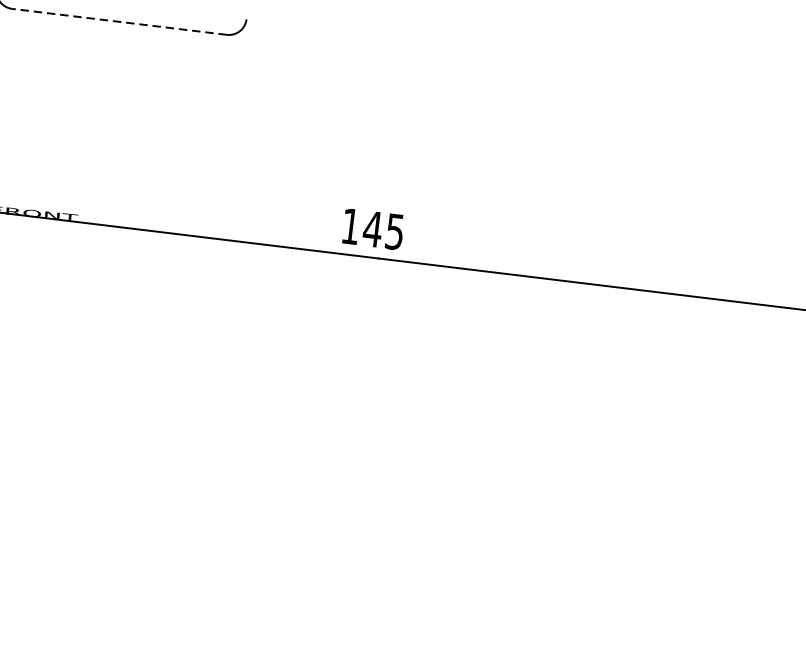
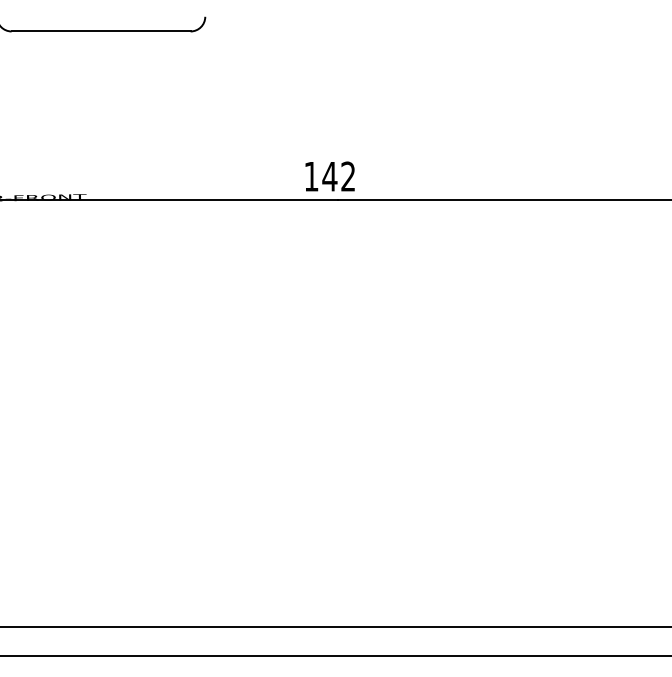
line: (118, 21) -> (100, 31), dashed -> solid
text: (395, 231) -> (348, 176), 145 -> 142

